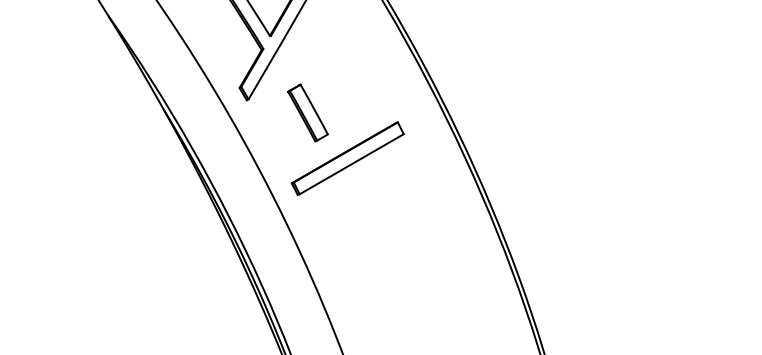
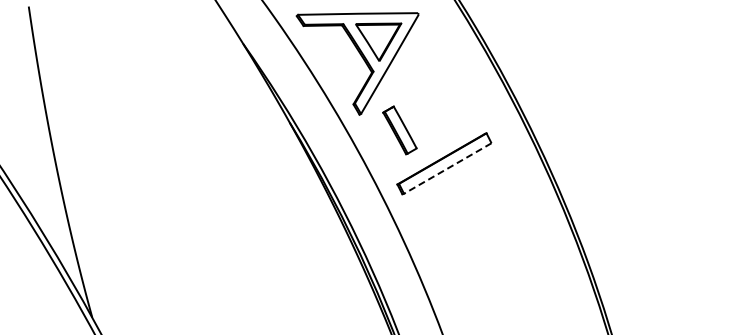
part: (307, 113) -> (399, 130), moved
line: (351, 164) -> (447, 168), solid -> dashed

